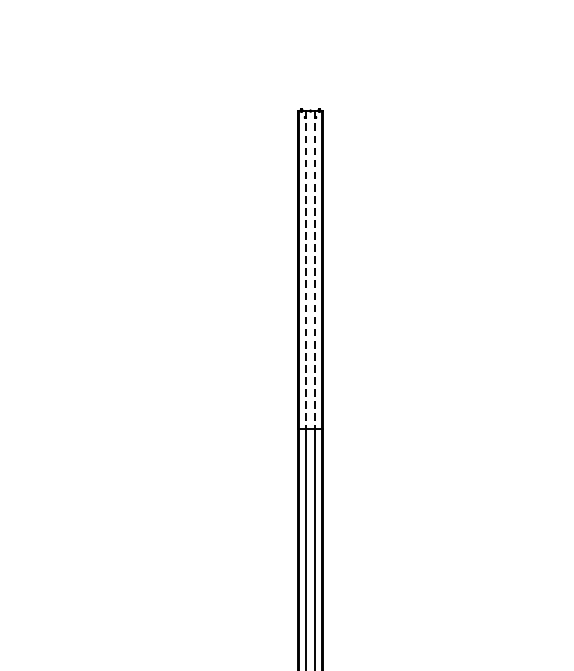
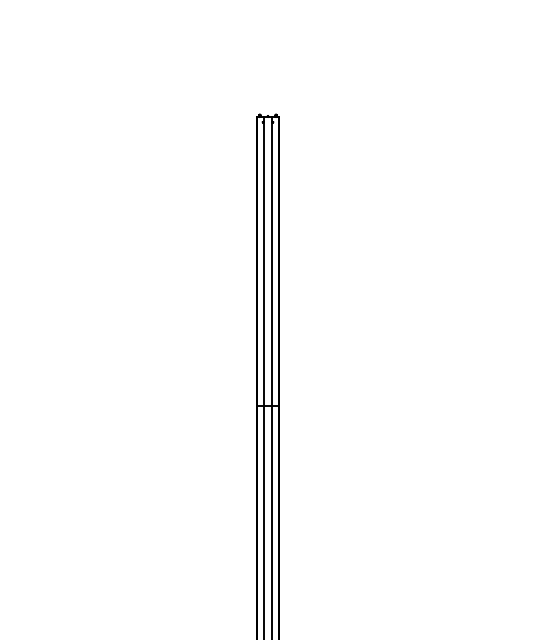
line: (305, 270) -> (263, 261), dashed -> solid
line: (315, 270) -> (272, 261), dashed -> solid

